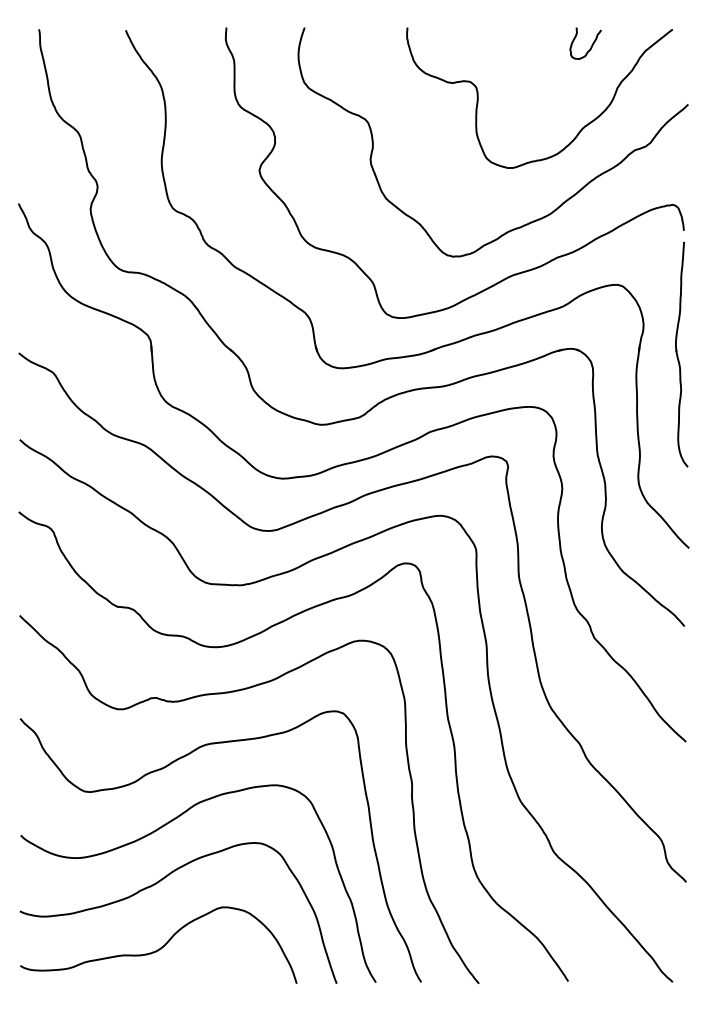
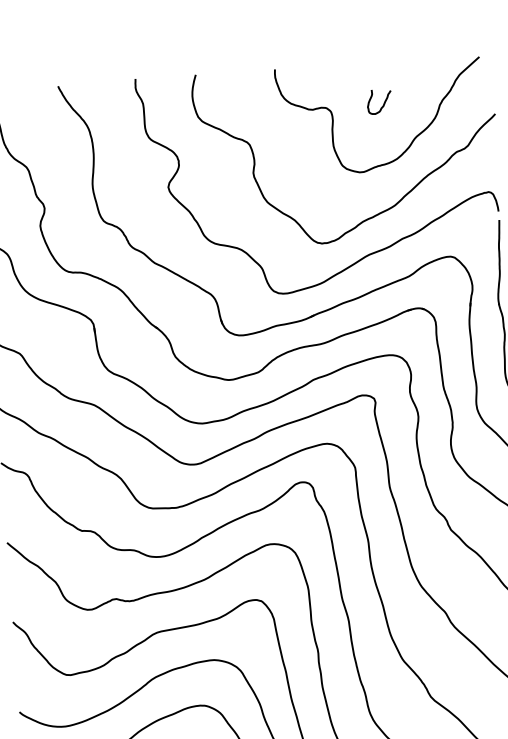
curve: (590, 46) -> (383, 103), moved

